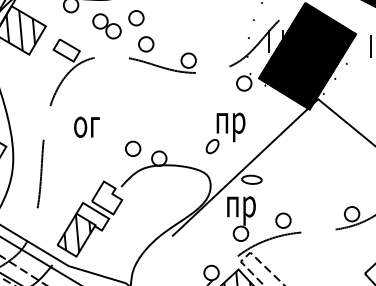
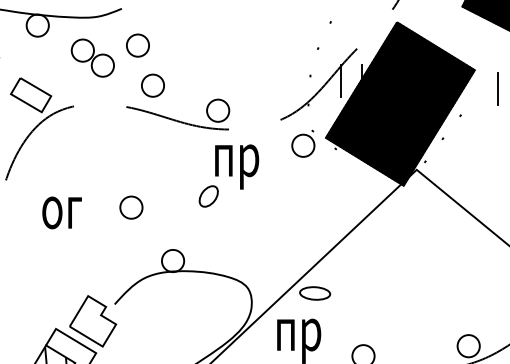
part: (225, 133) -> (228, 176), moved
part: (133, 148) -> (131, 207), moved

